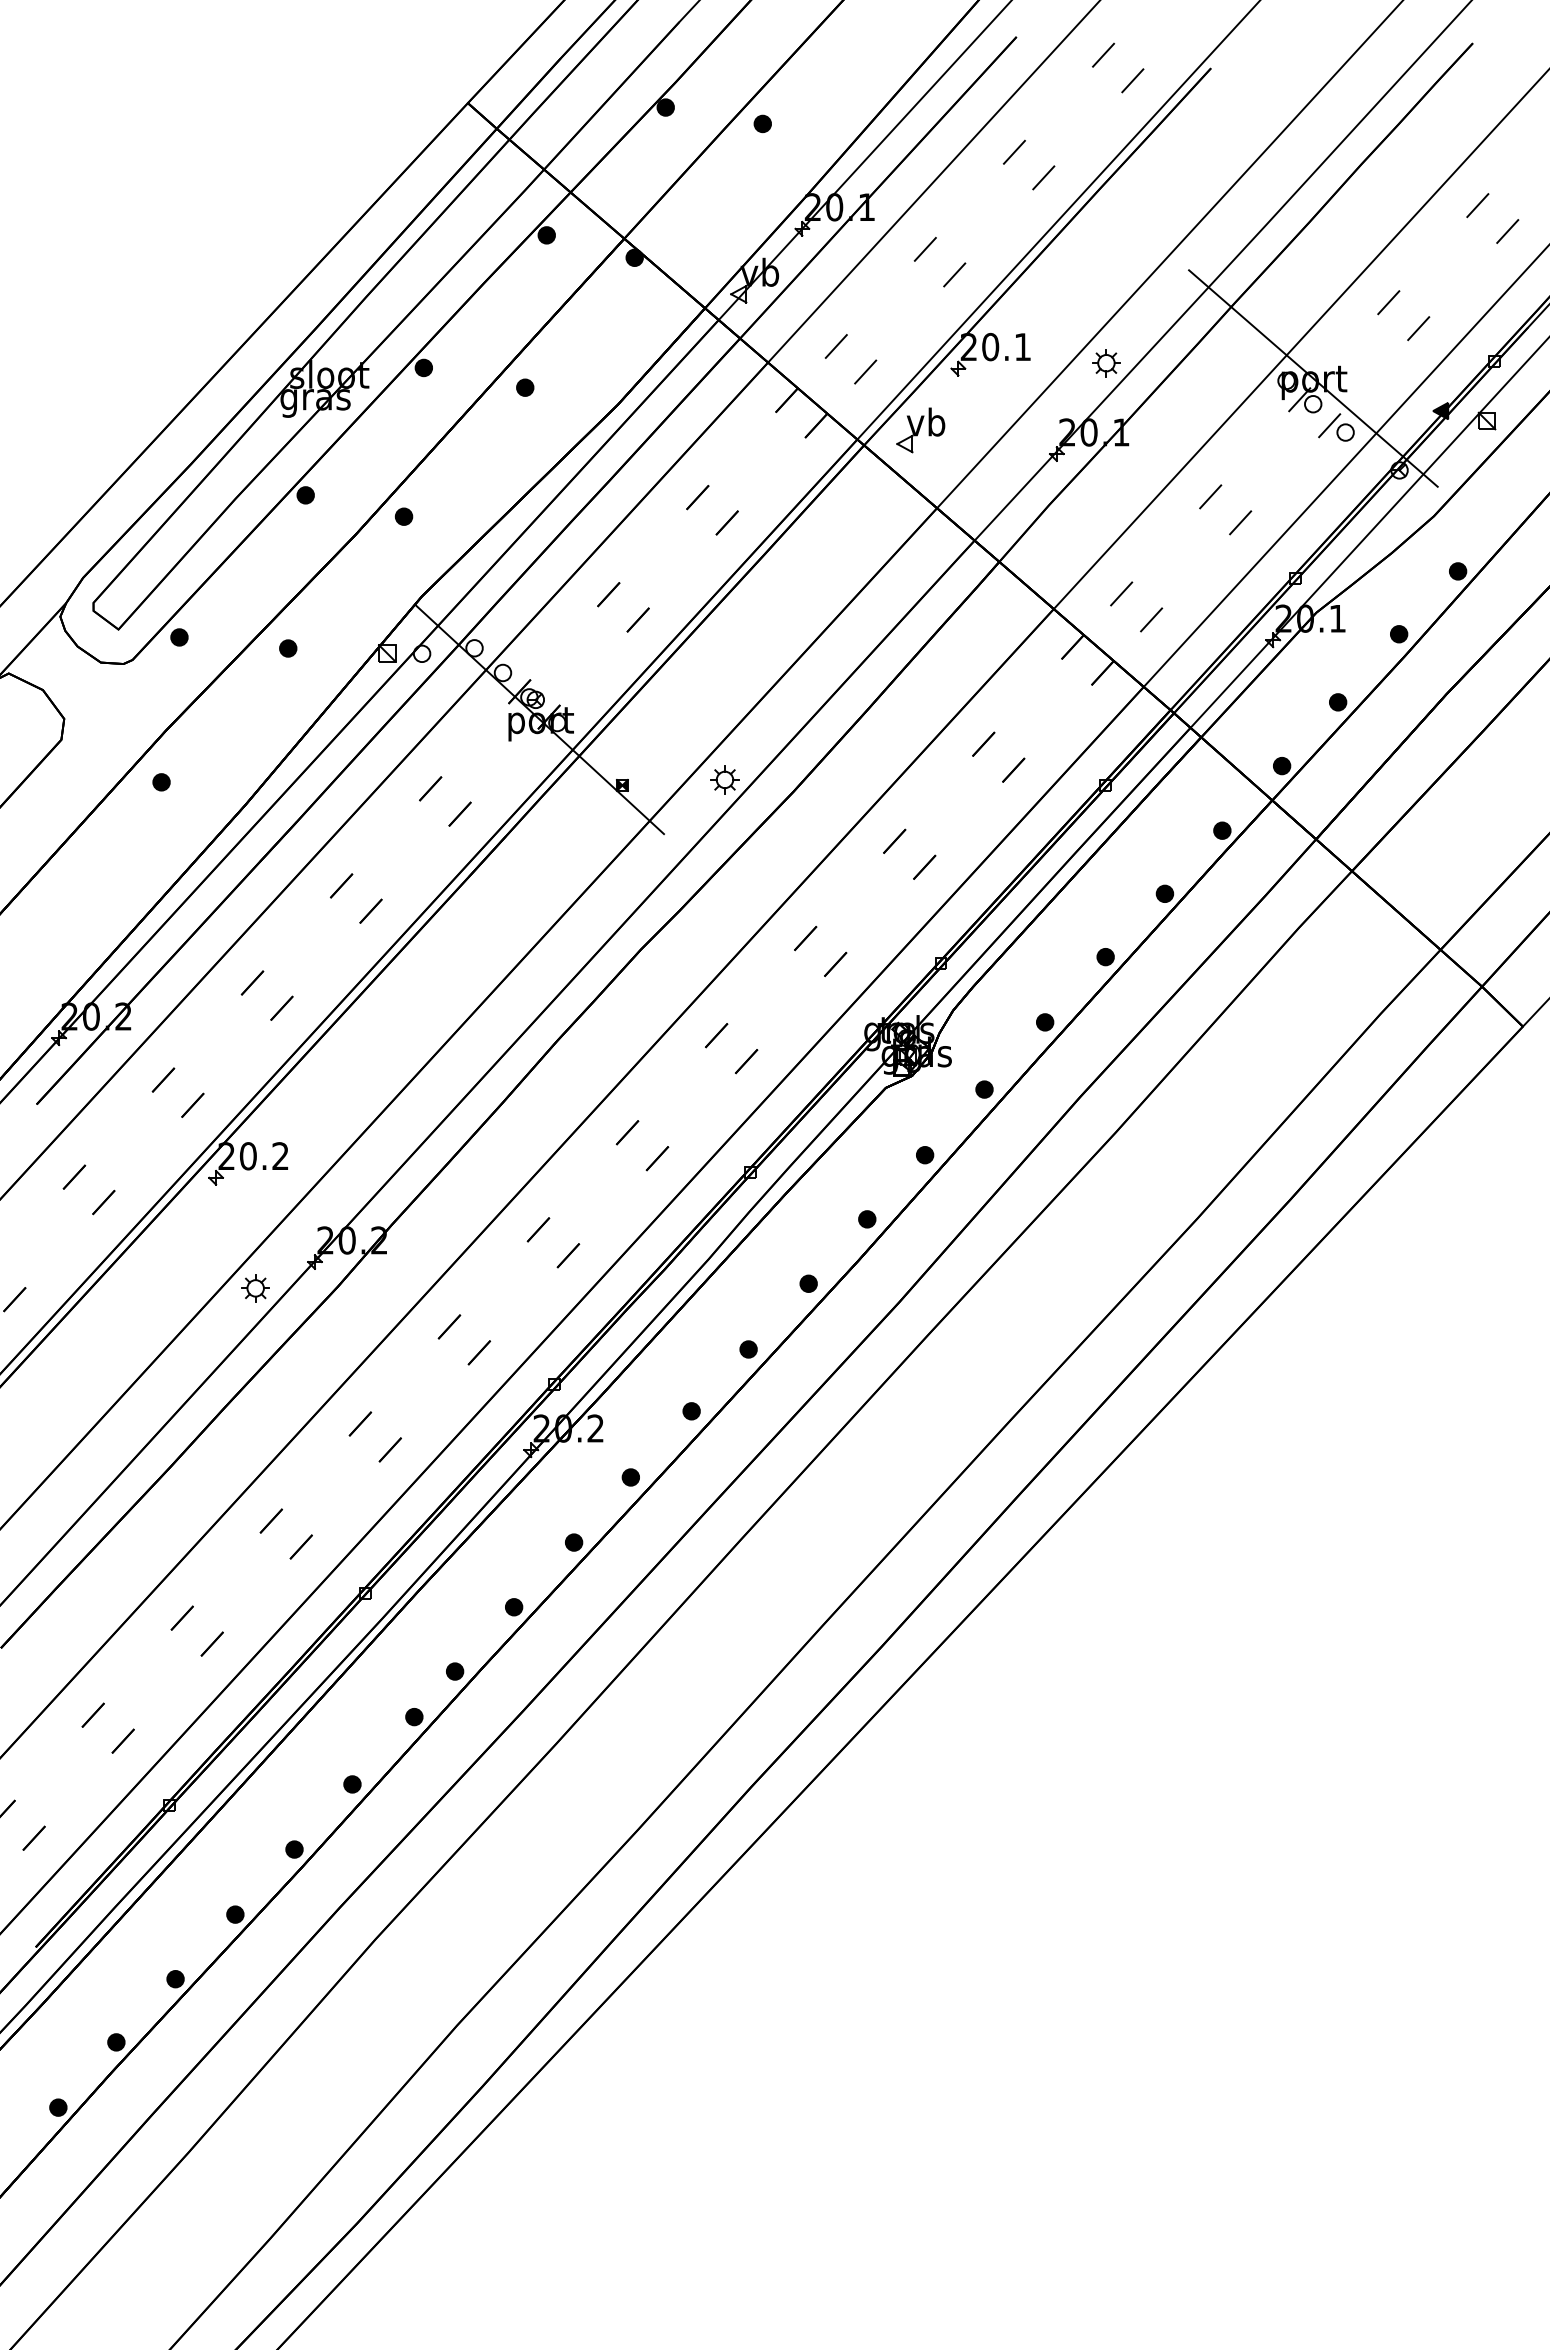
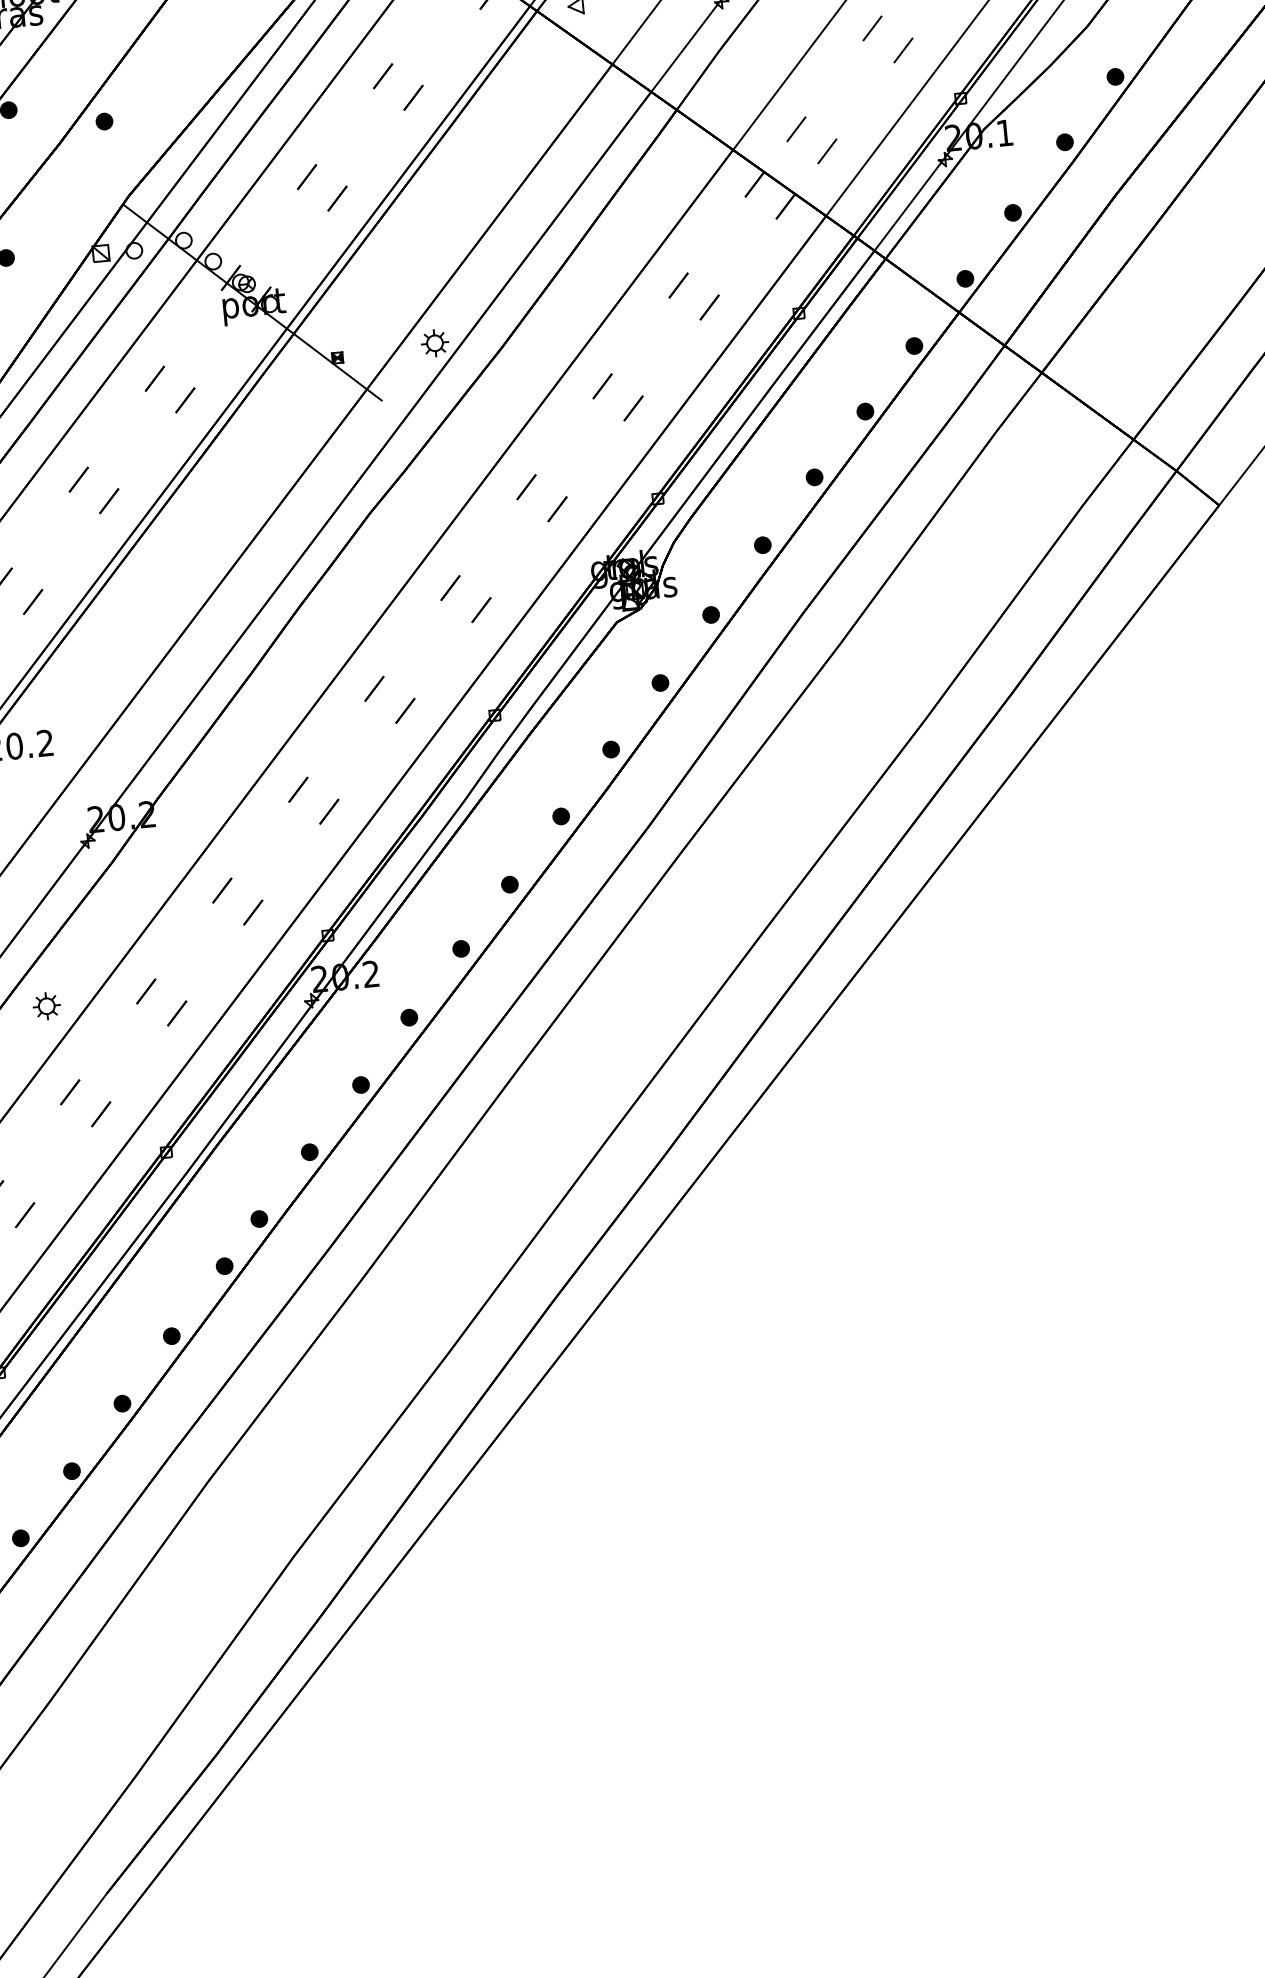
part: (255, 1288) -> (46, 1006), moved

